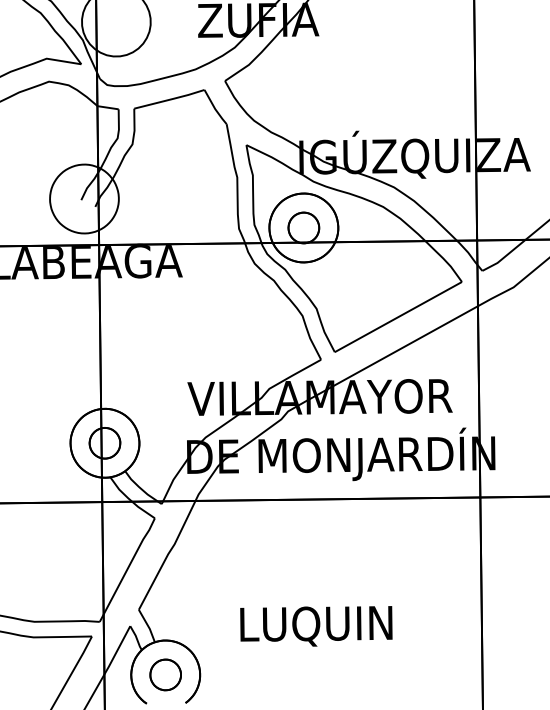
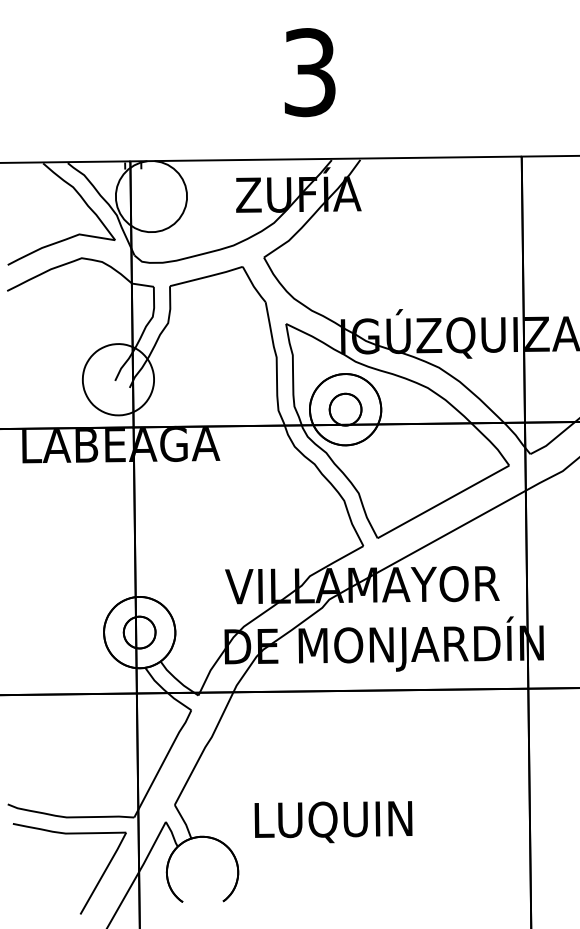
text: (316, 626) -> (333, 822), moved
part: (165, 675) -> (202, 872), removed

